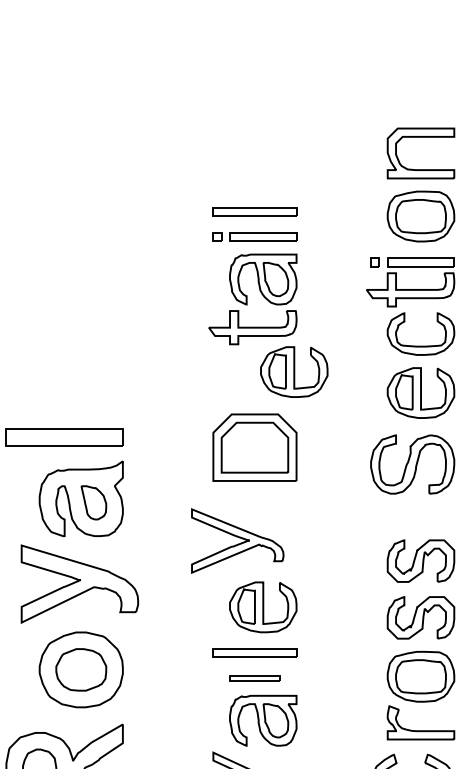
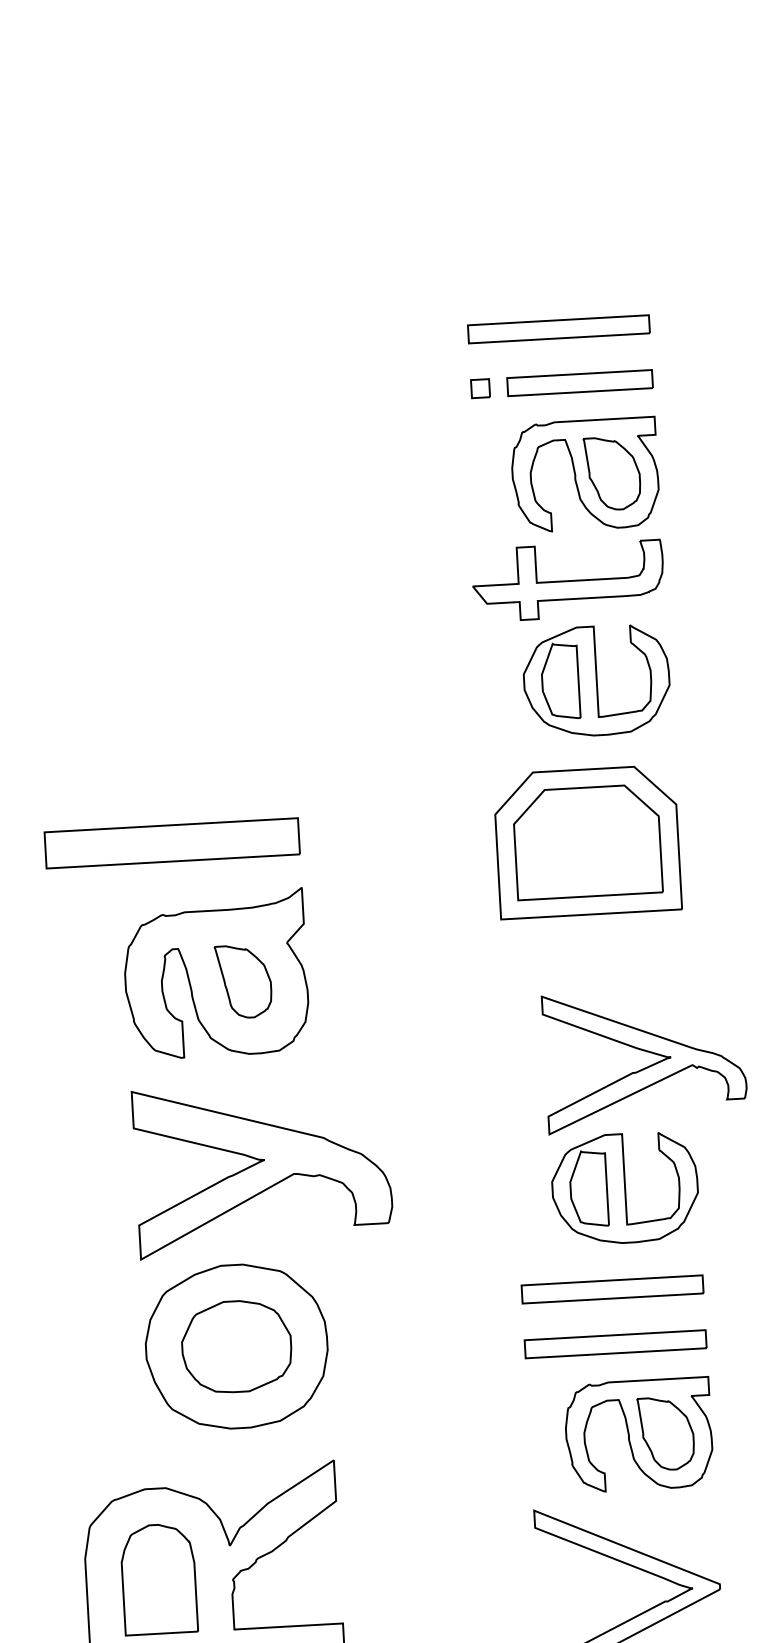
part: (294, 371) -> (597, 679), moved
part: (237, 540) -> (644, 1058), moved
part: (79, 583) -> (262, 1167), moved
part: (254, 678) -> (614, 1344), size x1.67

